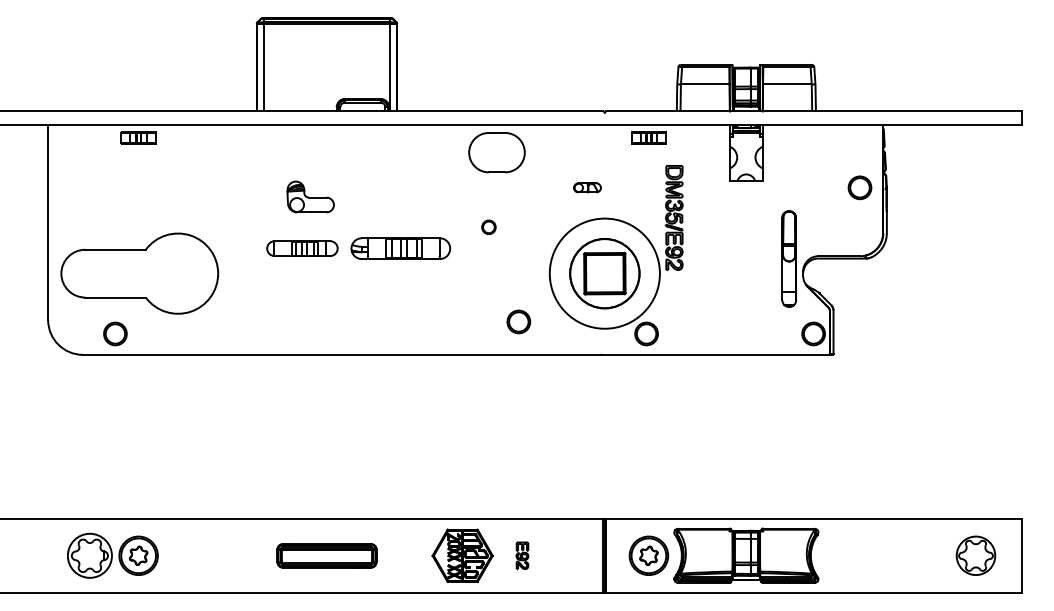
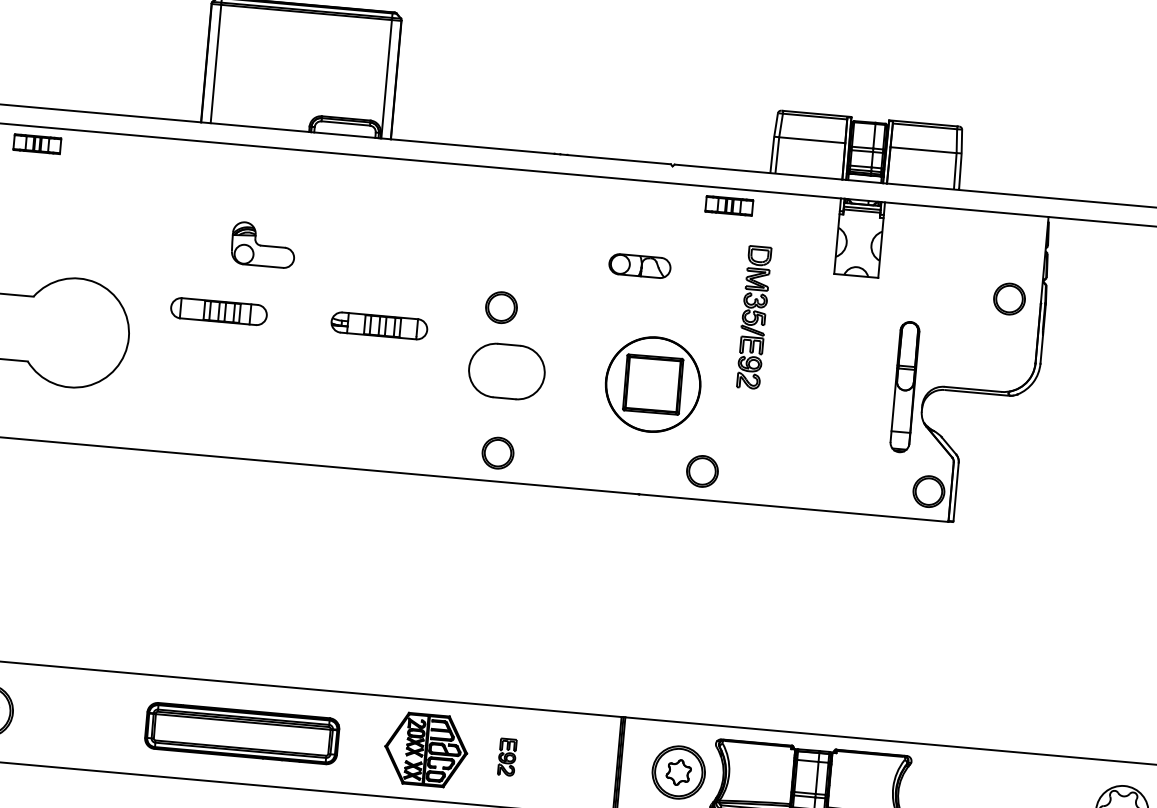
part: (496, 152) -> (506, 371), moved
part: (587, 187) -> (640, 265), size x1.67
part: (488, 227) -> (500, 307), size x1.67
part: (302, 248) -> (219, 311), moved
part: (400, 248) -> (379, 325), size x0.71
circle: (604, 273) -> (652, 384), size x0.62
part: (518, 321) -> (497, 452), moved
part: (326, 555) -> (241, 733), size x1.43

